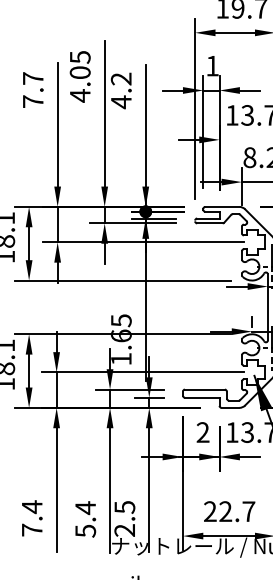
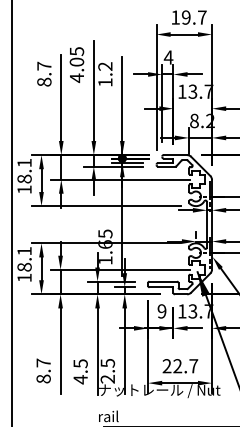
text: (212, 65) -> (168, 57), 1 -> 4
text: (33, 100) -> (44, 81), 7.7 -> 8.7
text: (121, 102) -> (105, 82), 4.2 -> 1.2
text: (202, 432) -> (161, 311), 2 -> 9
text: (31, 517) -> (43, 370), 7.4 -> 8.7
text: (85, 519) -> (80, 371), 5.4 -> 4.5

